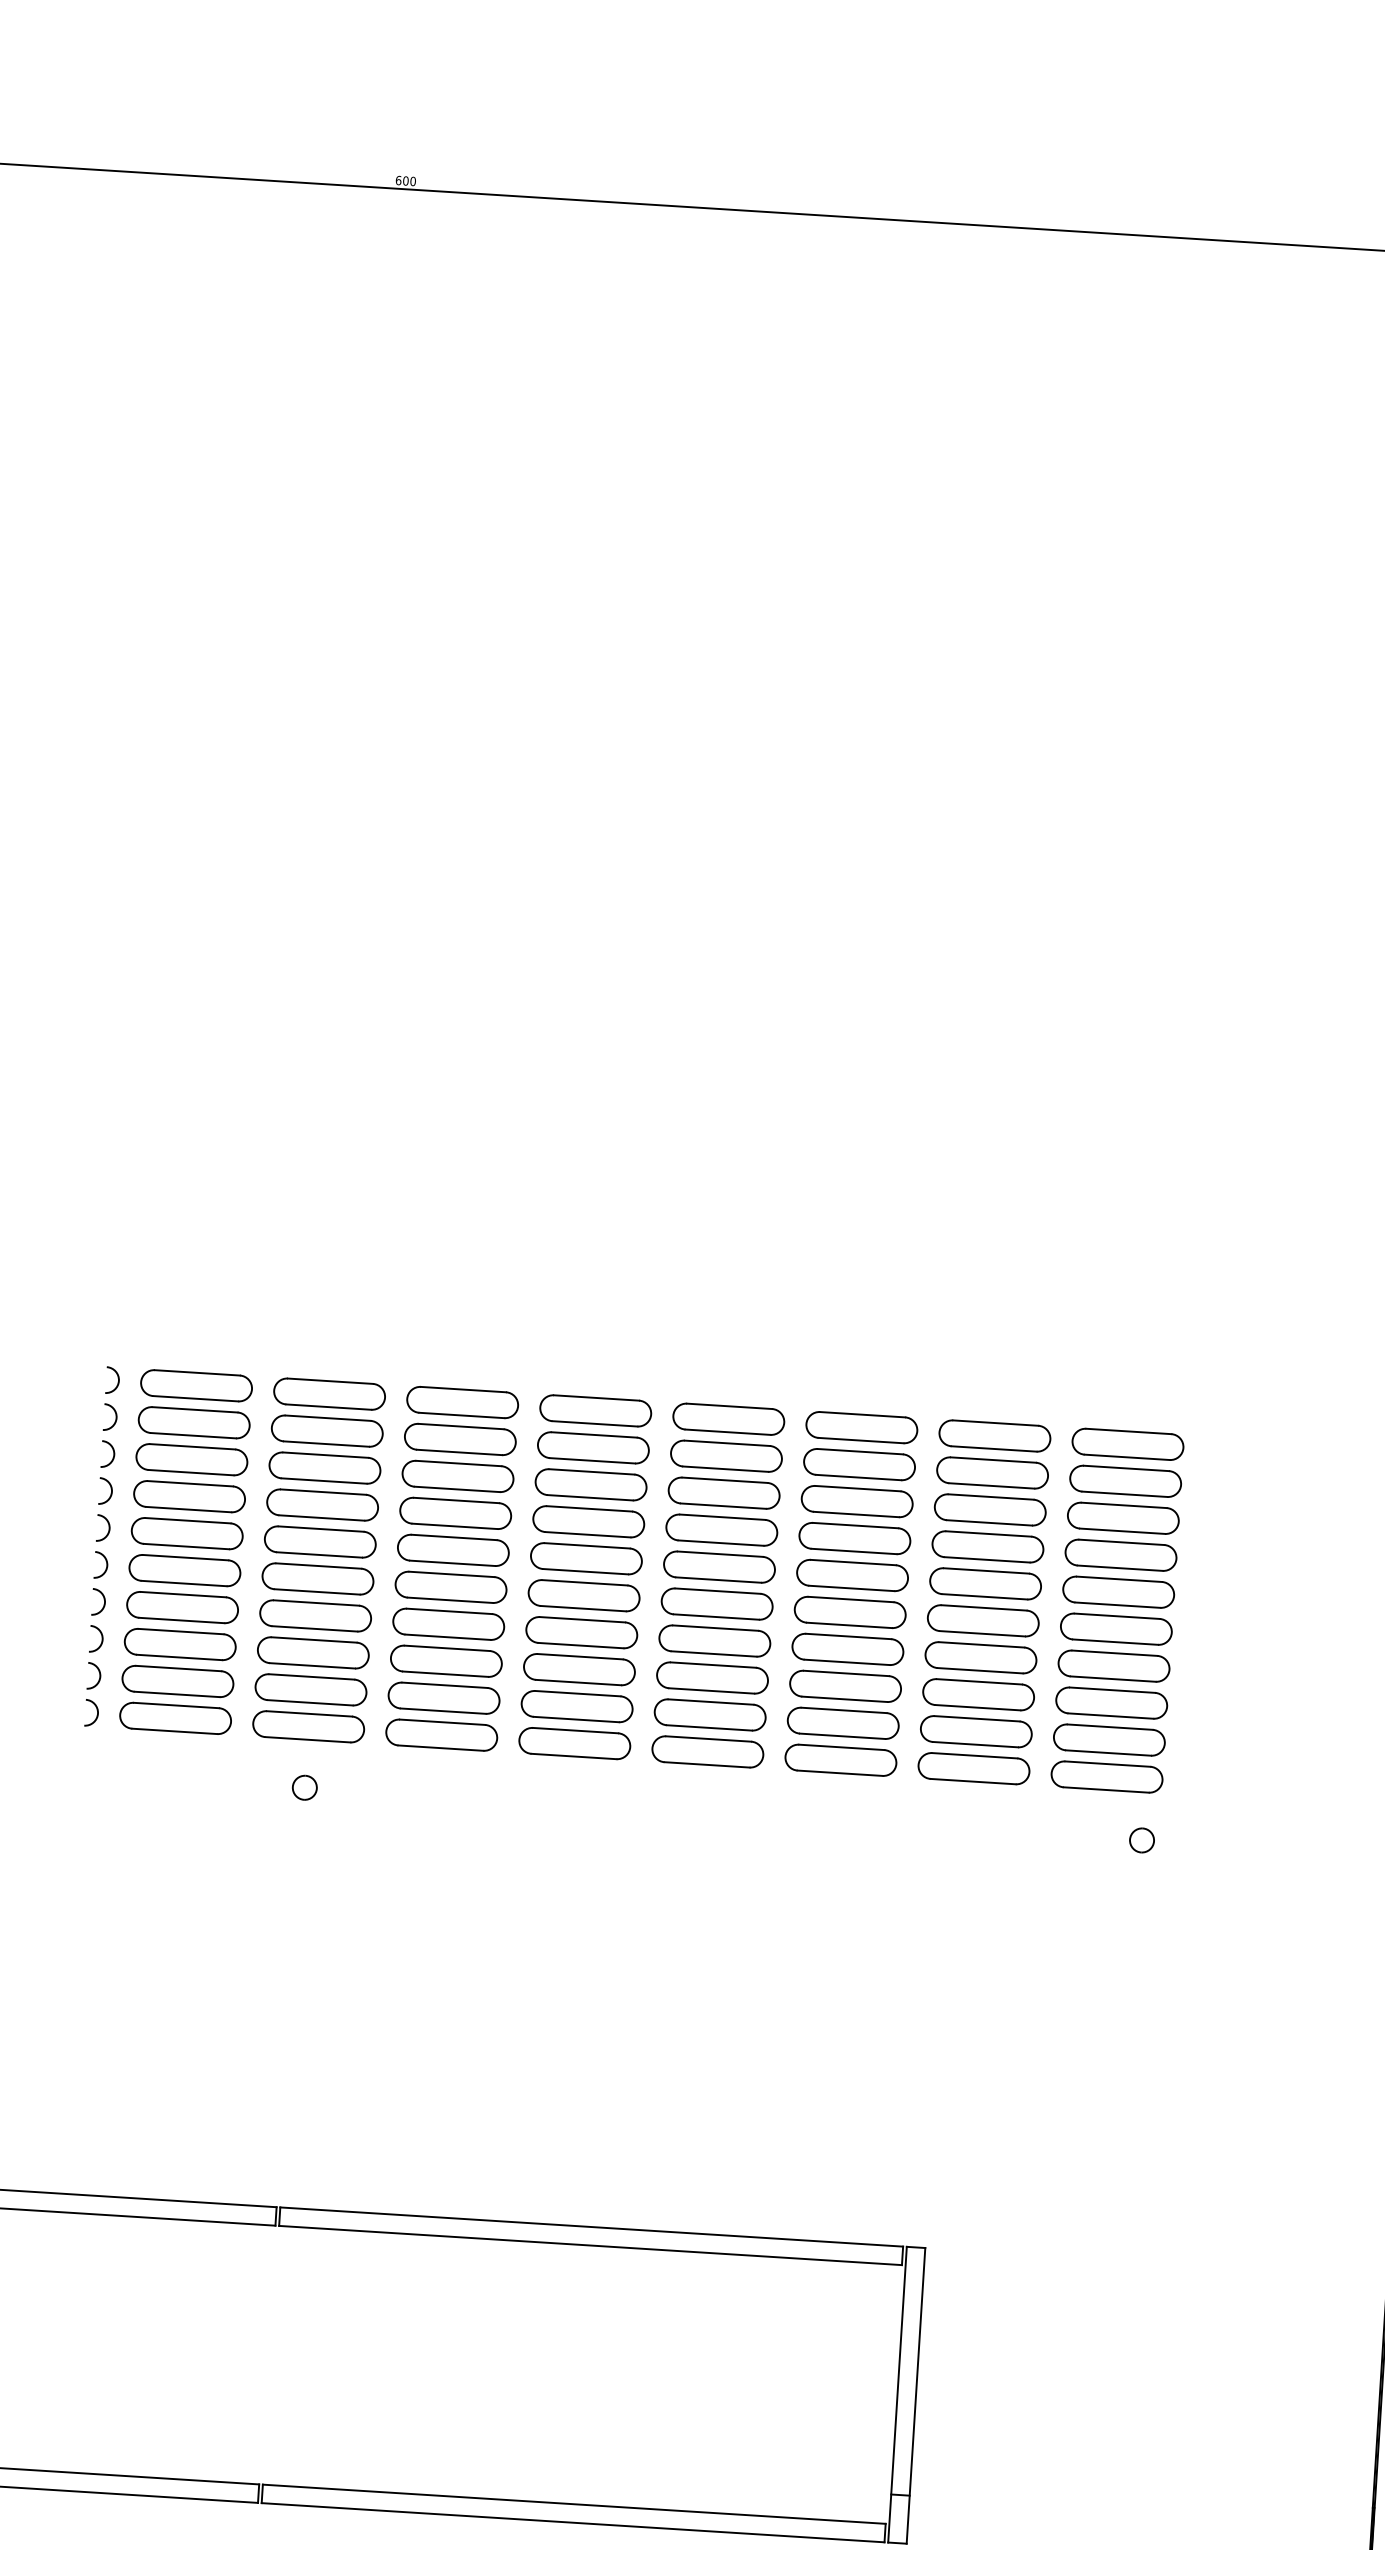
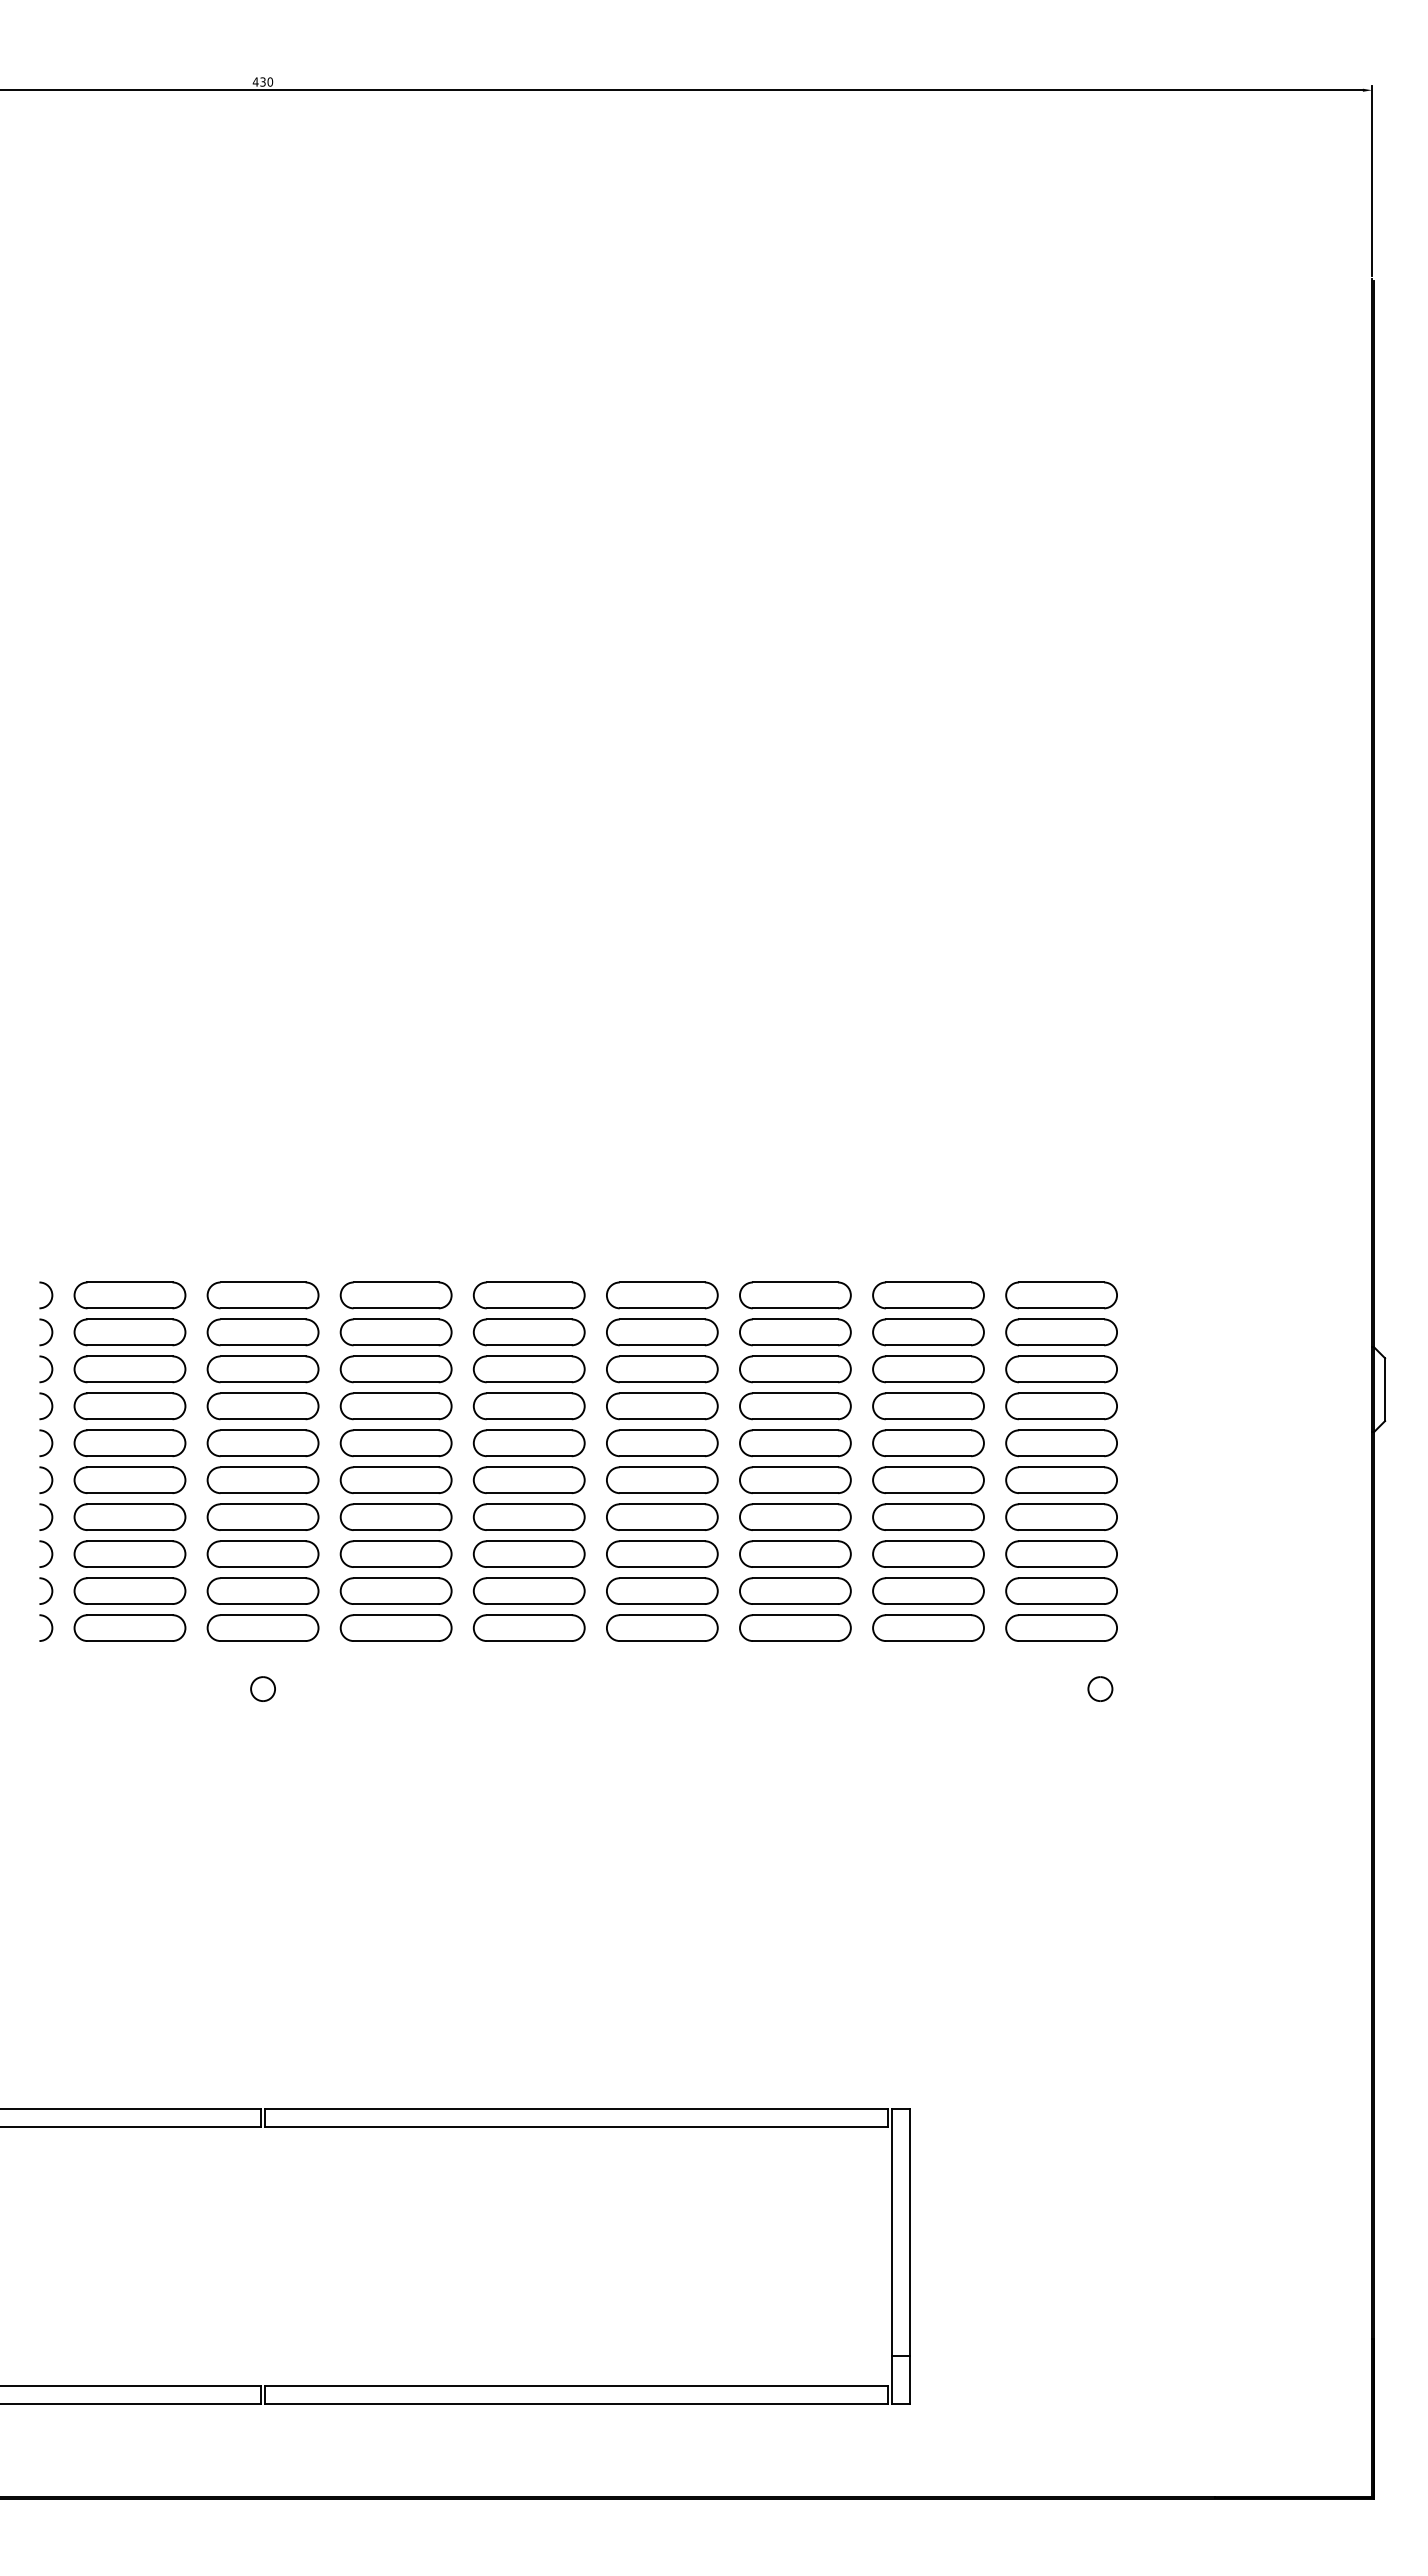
text: (401, 180) -> (258, 81), 600 -> 430

